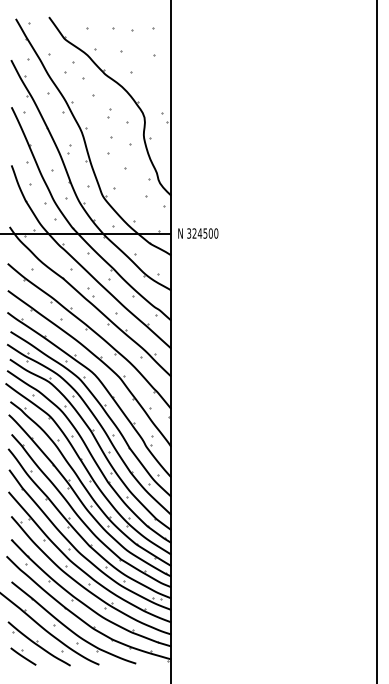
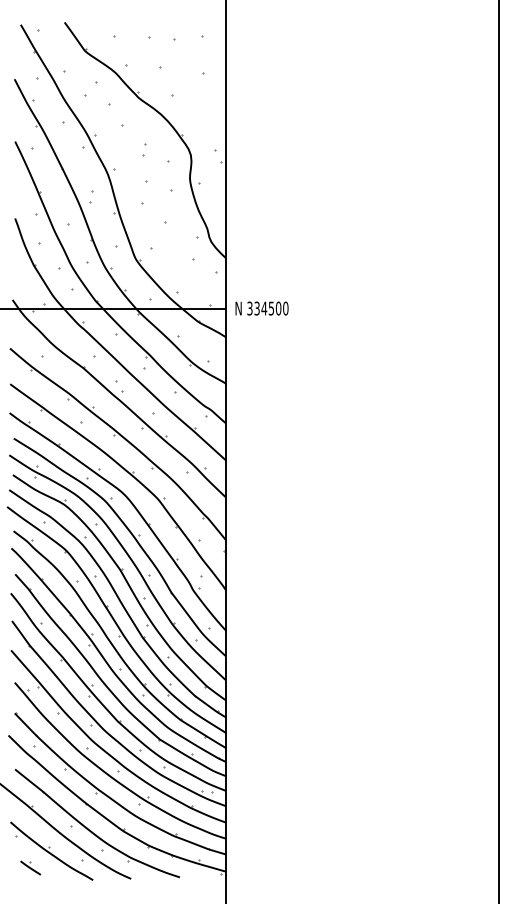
text: (194, 233) -> (256, 308), 324500 -> 334500
part: (23, 656) -> (30, 867), size x0.6

